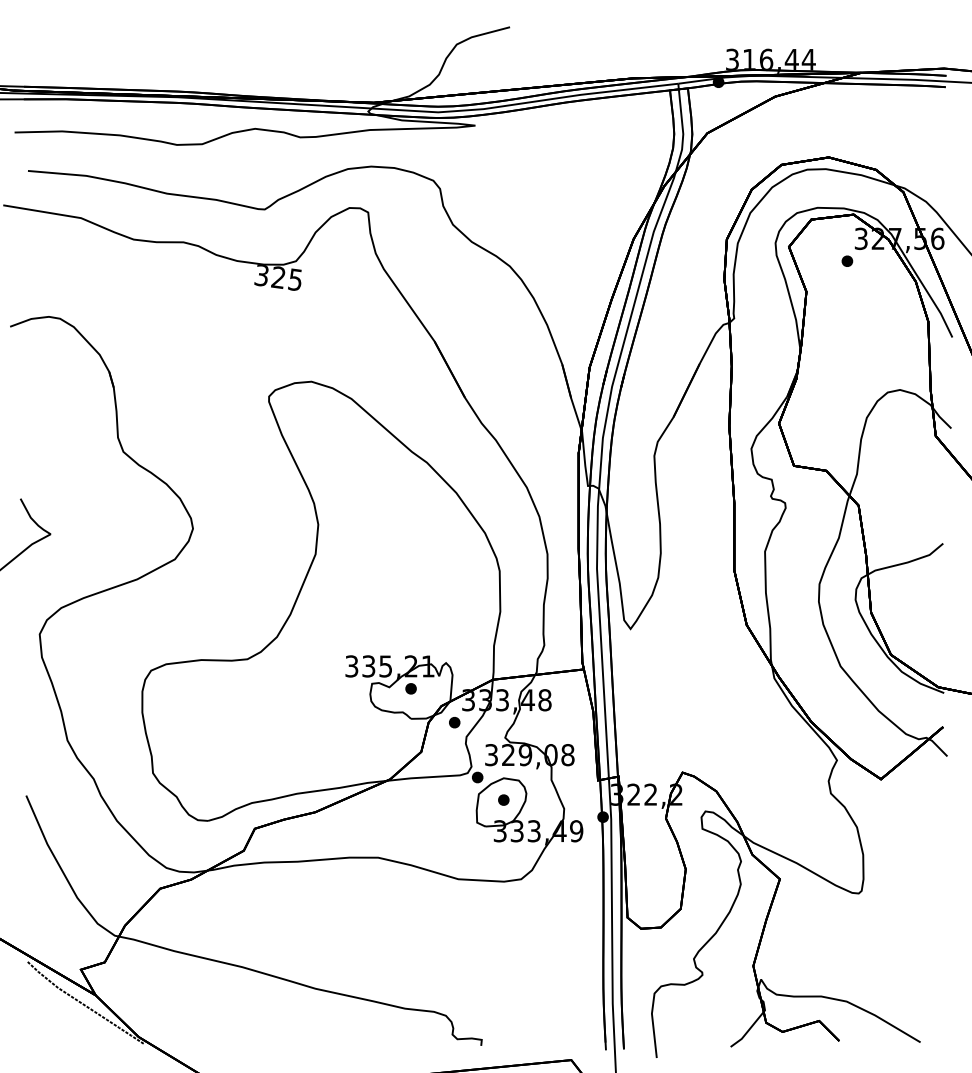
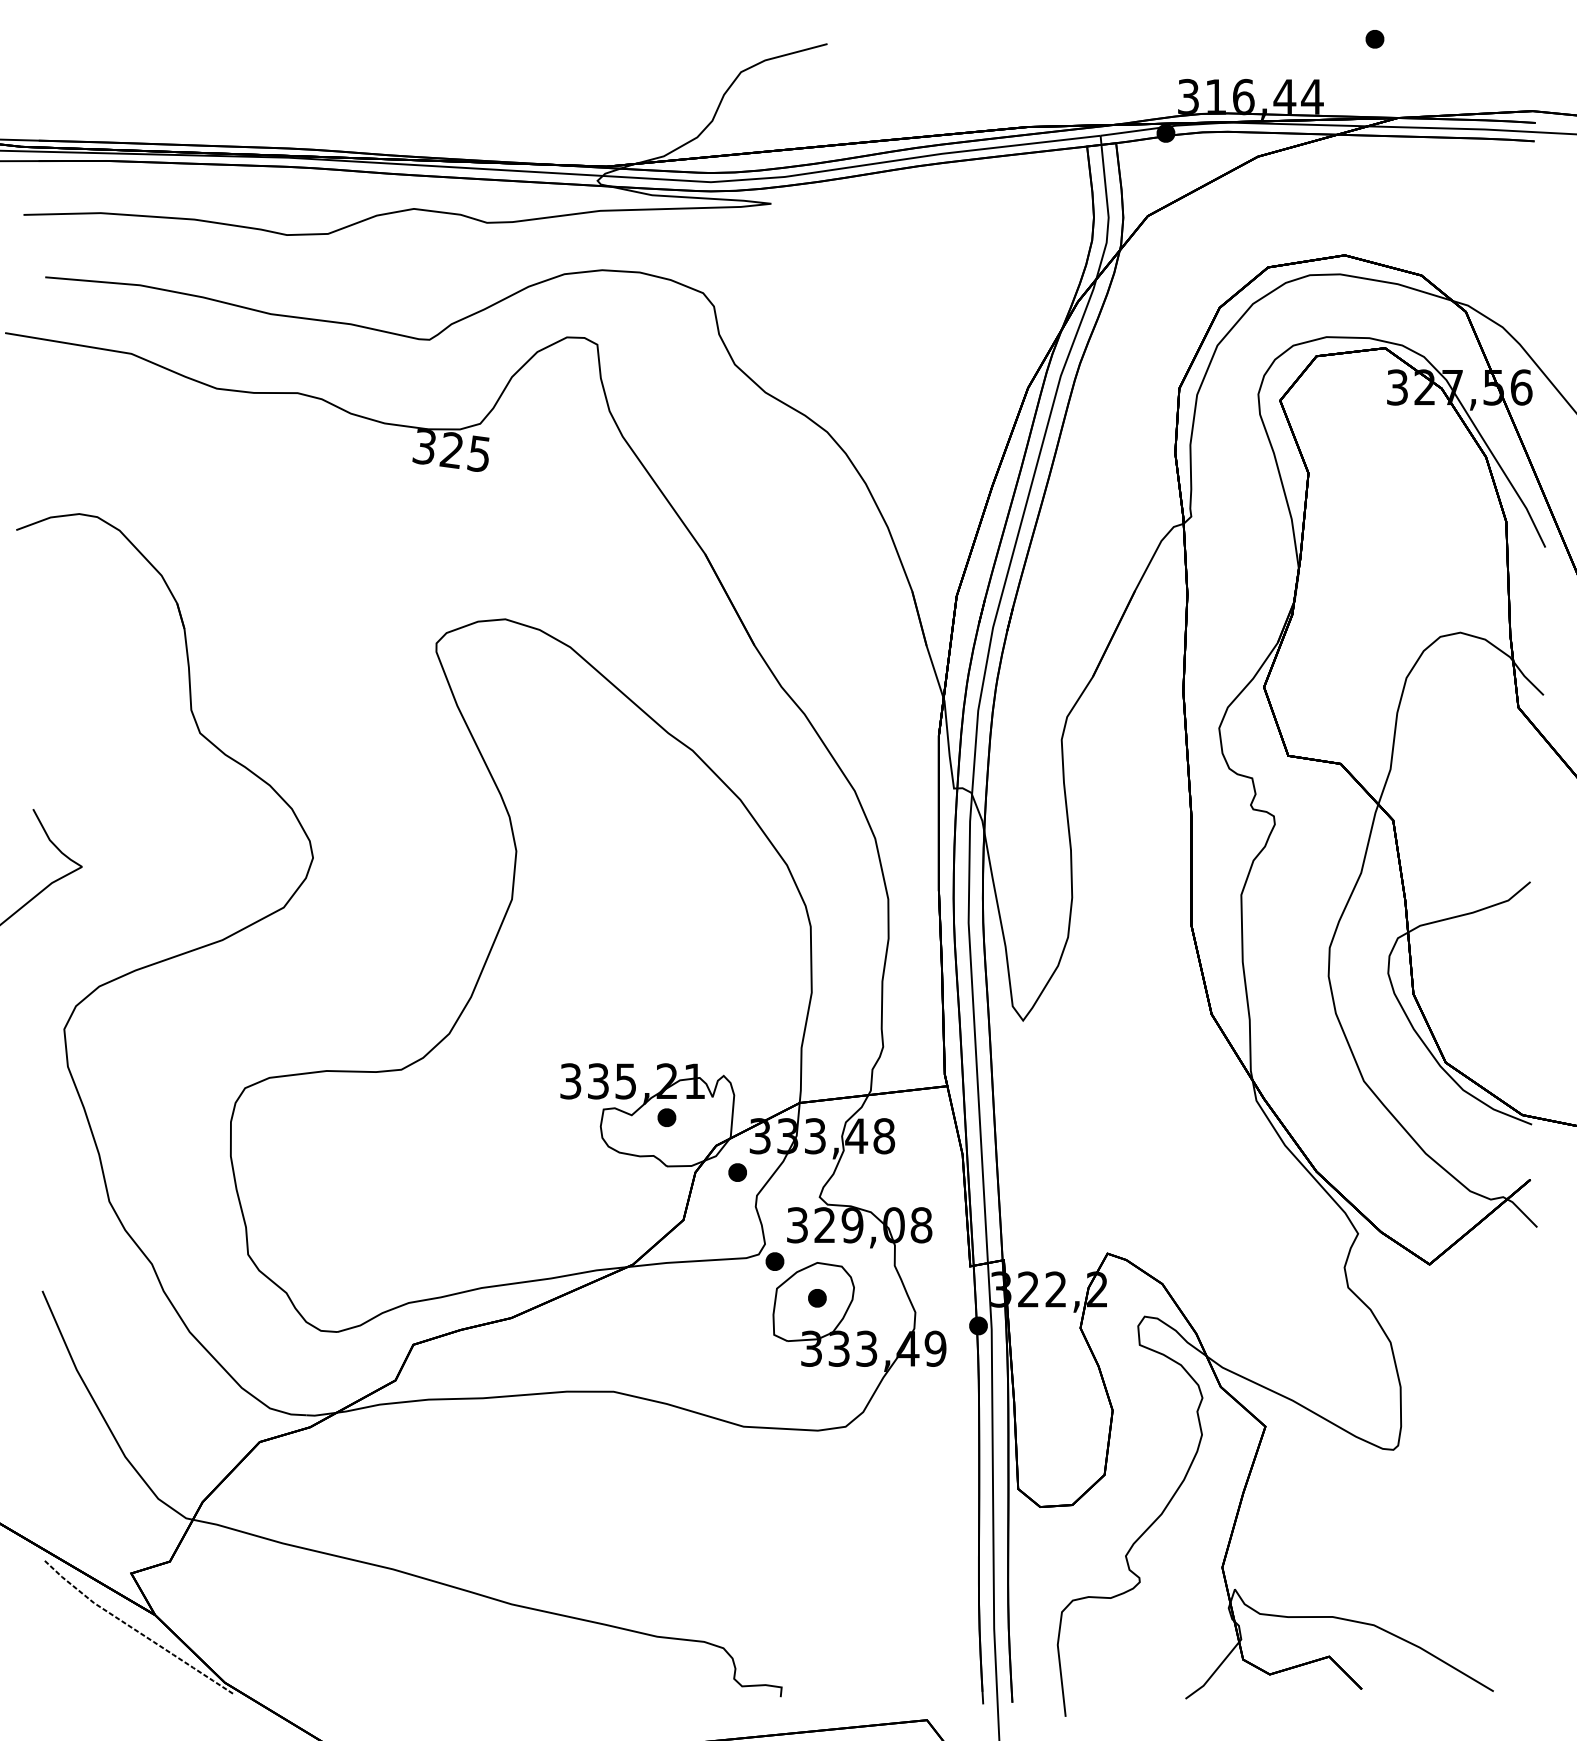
part: (847, 260) -> (1375, 38), moved

